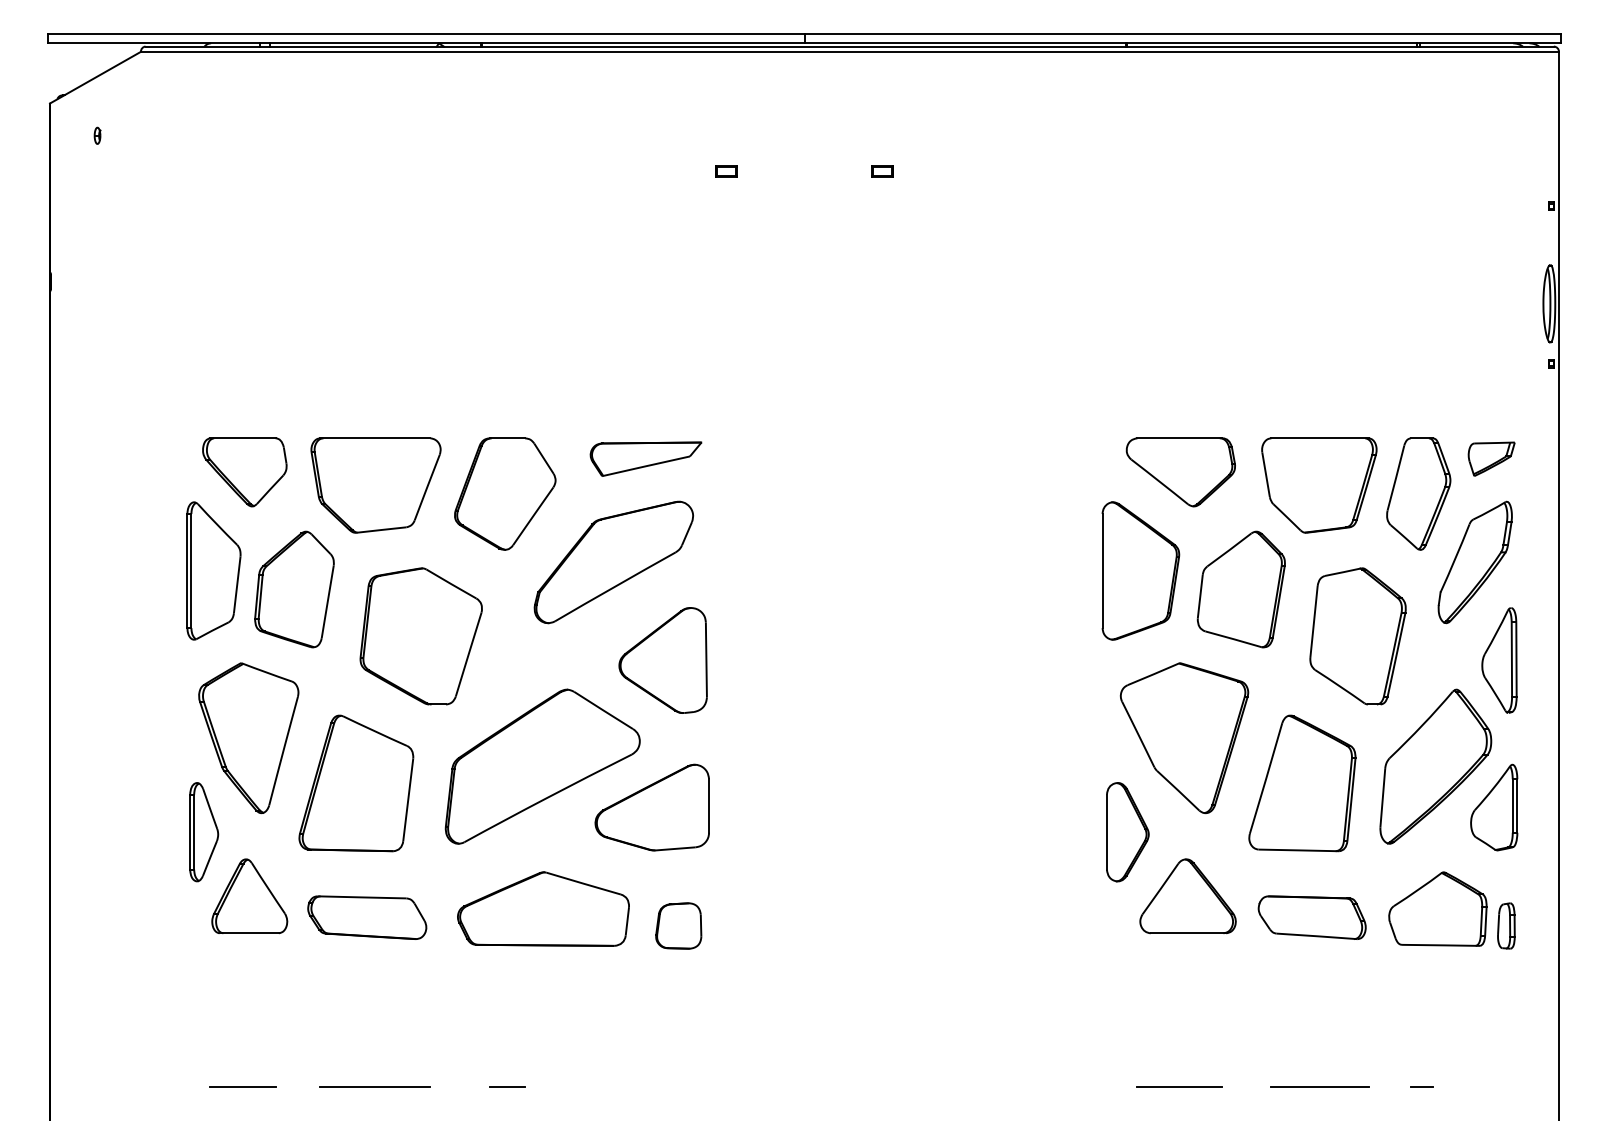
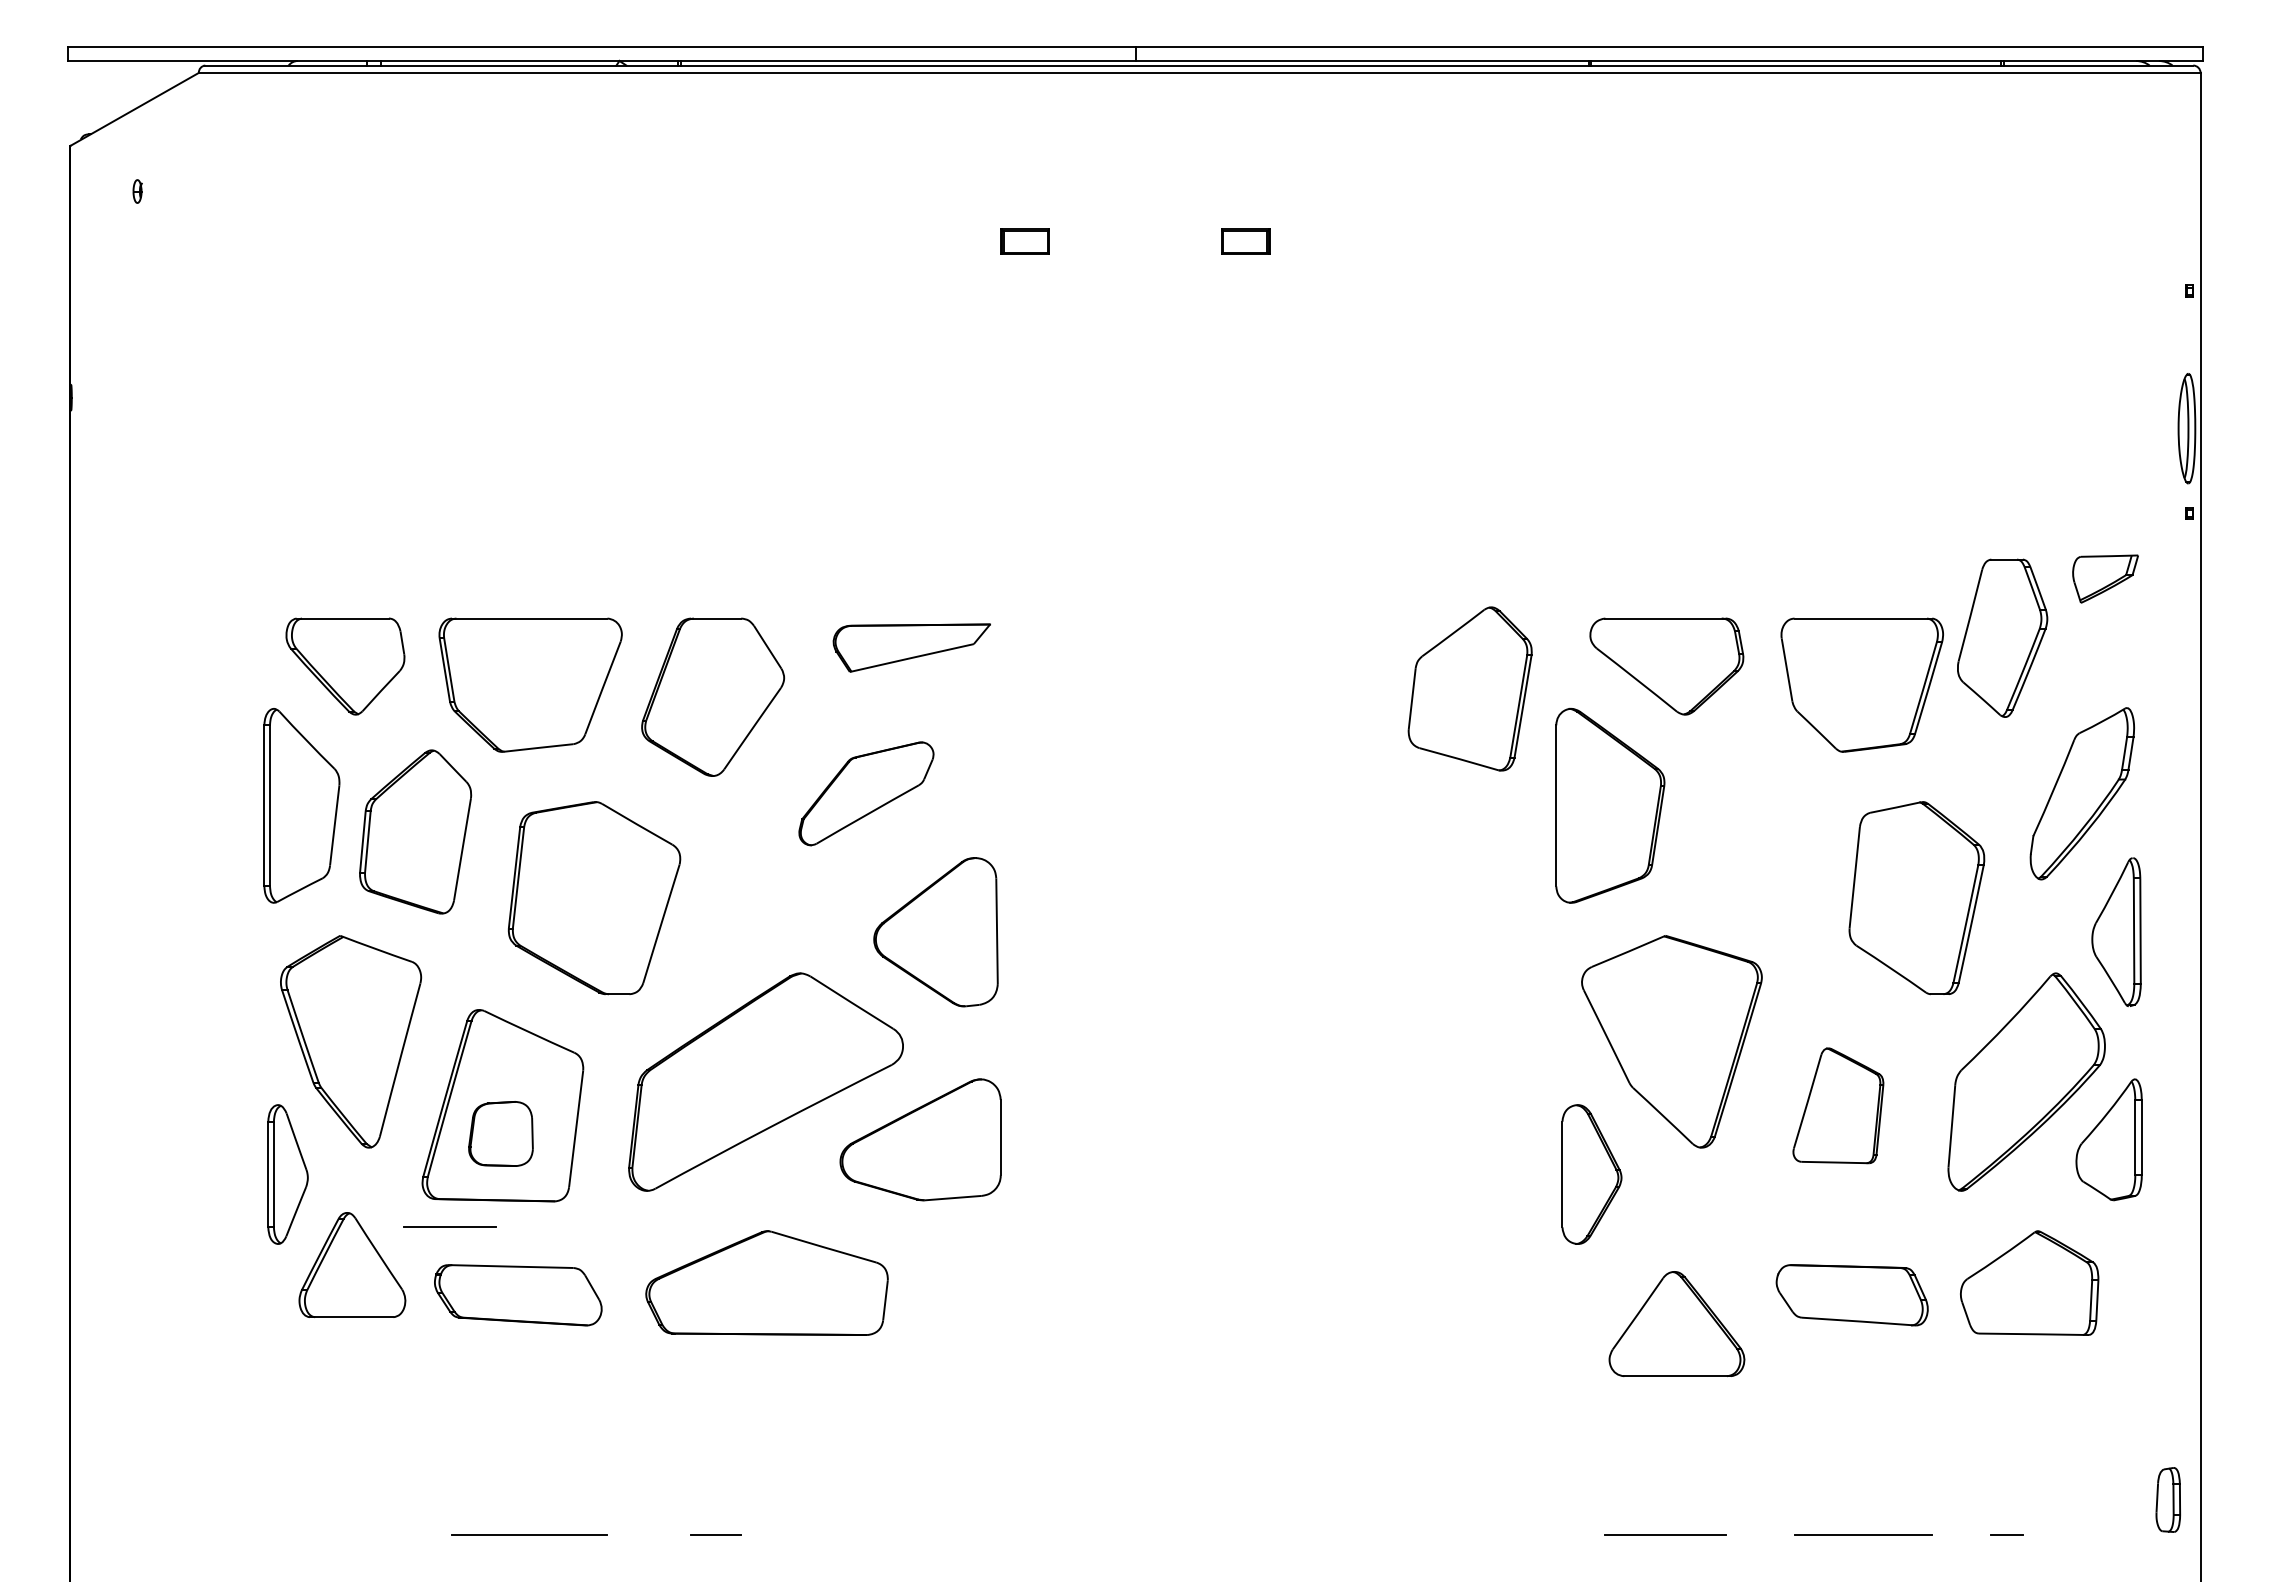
part: (725, 171) -> (1024, 241), size x1.6
part: (882, 171) -> (1245, 241), size x1.6
part: (1491, 458) -> (2105, 578), moved
part: (1418, 493) -> (2002, 637), moved
part: (613, 562) -> (866, 793), size x0.6
part: (1240, 589) -> (1469, 688), moved
part: (1302, 783) -> (1838, 1105), size x0.6
part: (1187, 896) -> (1676, 1324), moved
part: (678, 925) -> (500, 1133), moved
part: (1505, 925) -> (2167, 1499), moved
line: (242, 1087) -> (449, 1226), moved

